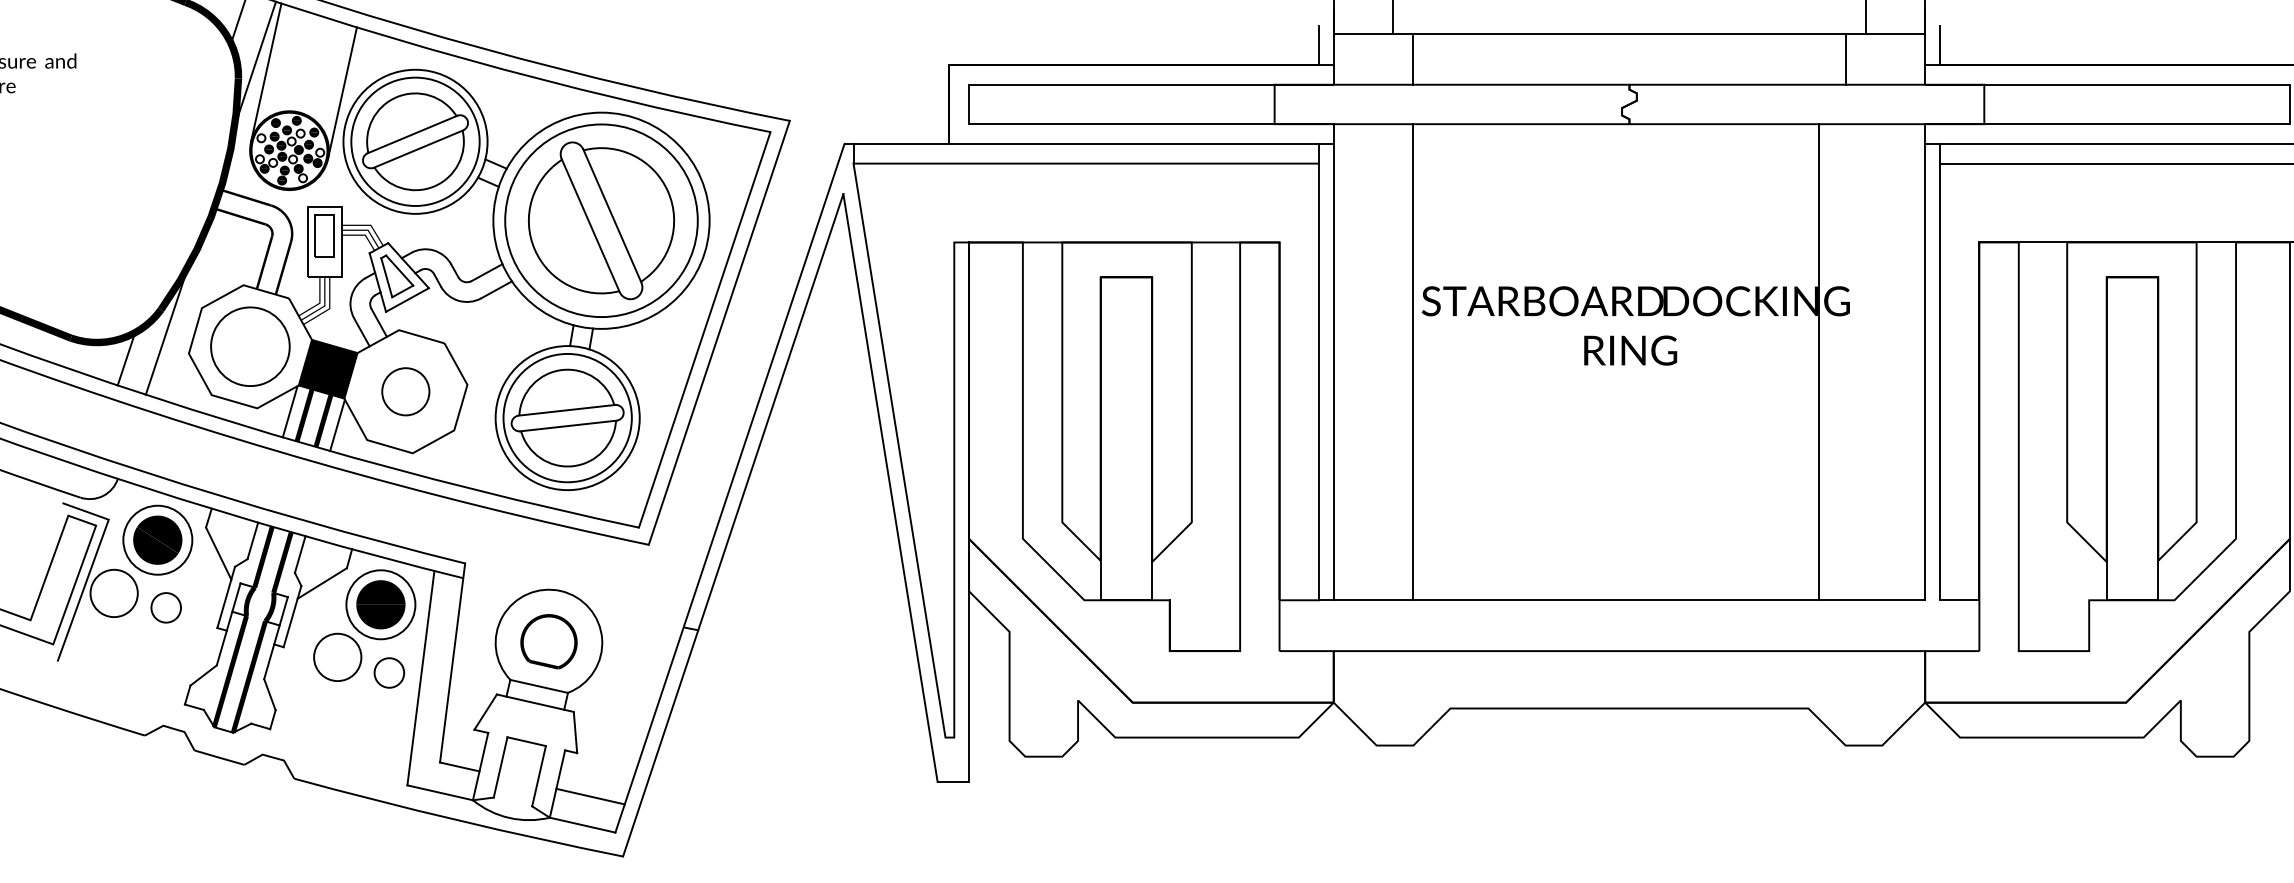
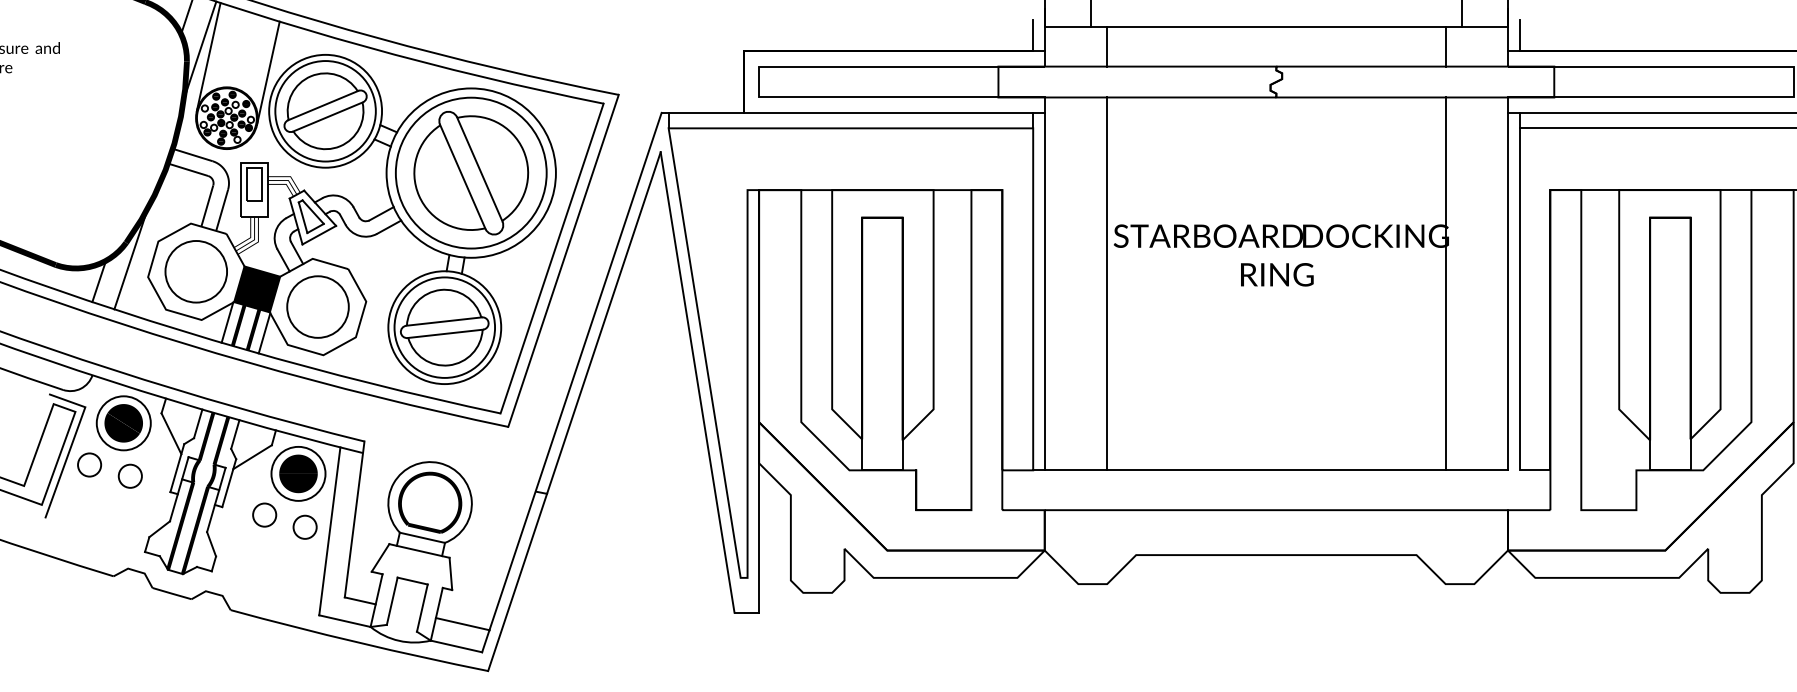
line: (1819, 362) -> (1446, 284), moved
circle: (405, 391) -> (317, 306), size x1.67
circle: (113, 593) -> (89, 465), size x0.62
part: (548, 641) -> (429, 502), size x1.43
circle: (337, 657) -> (264, 515), size x0.62

